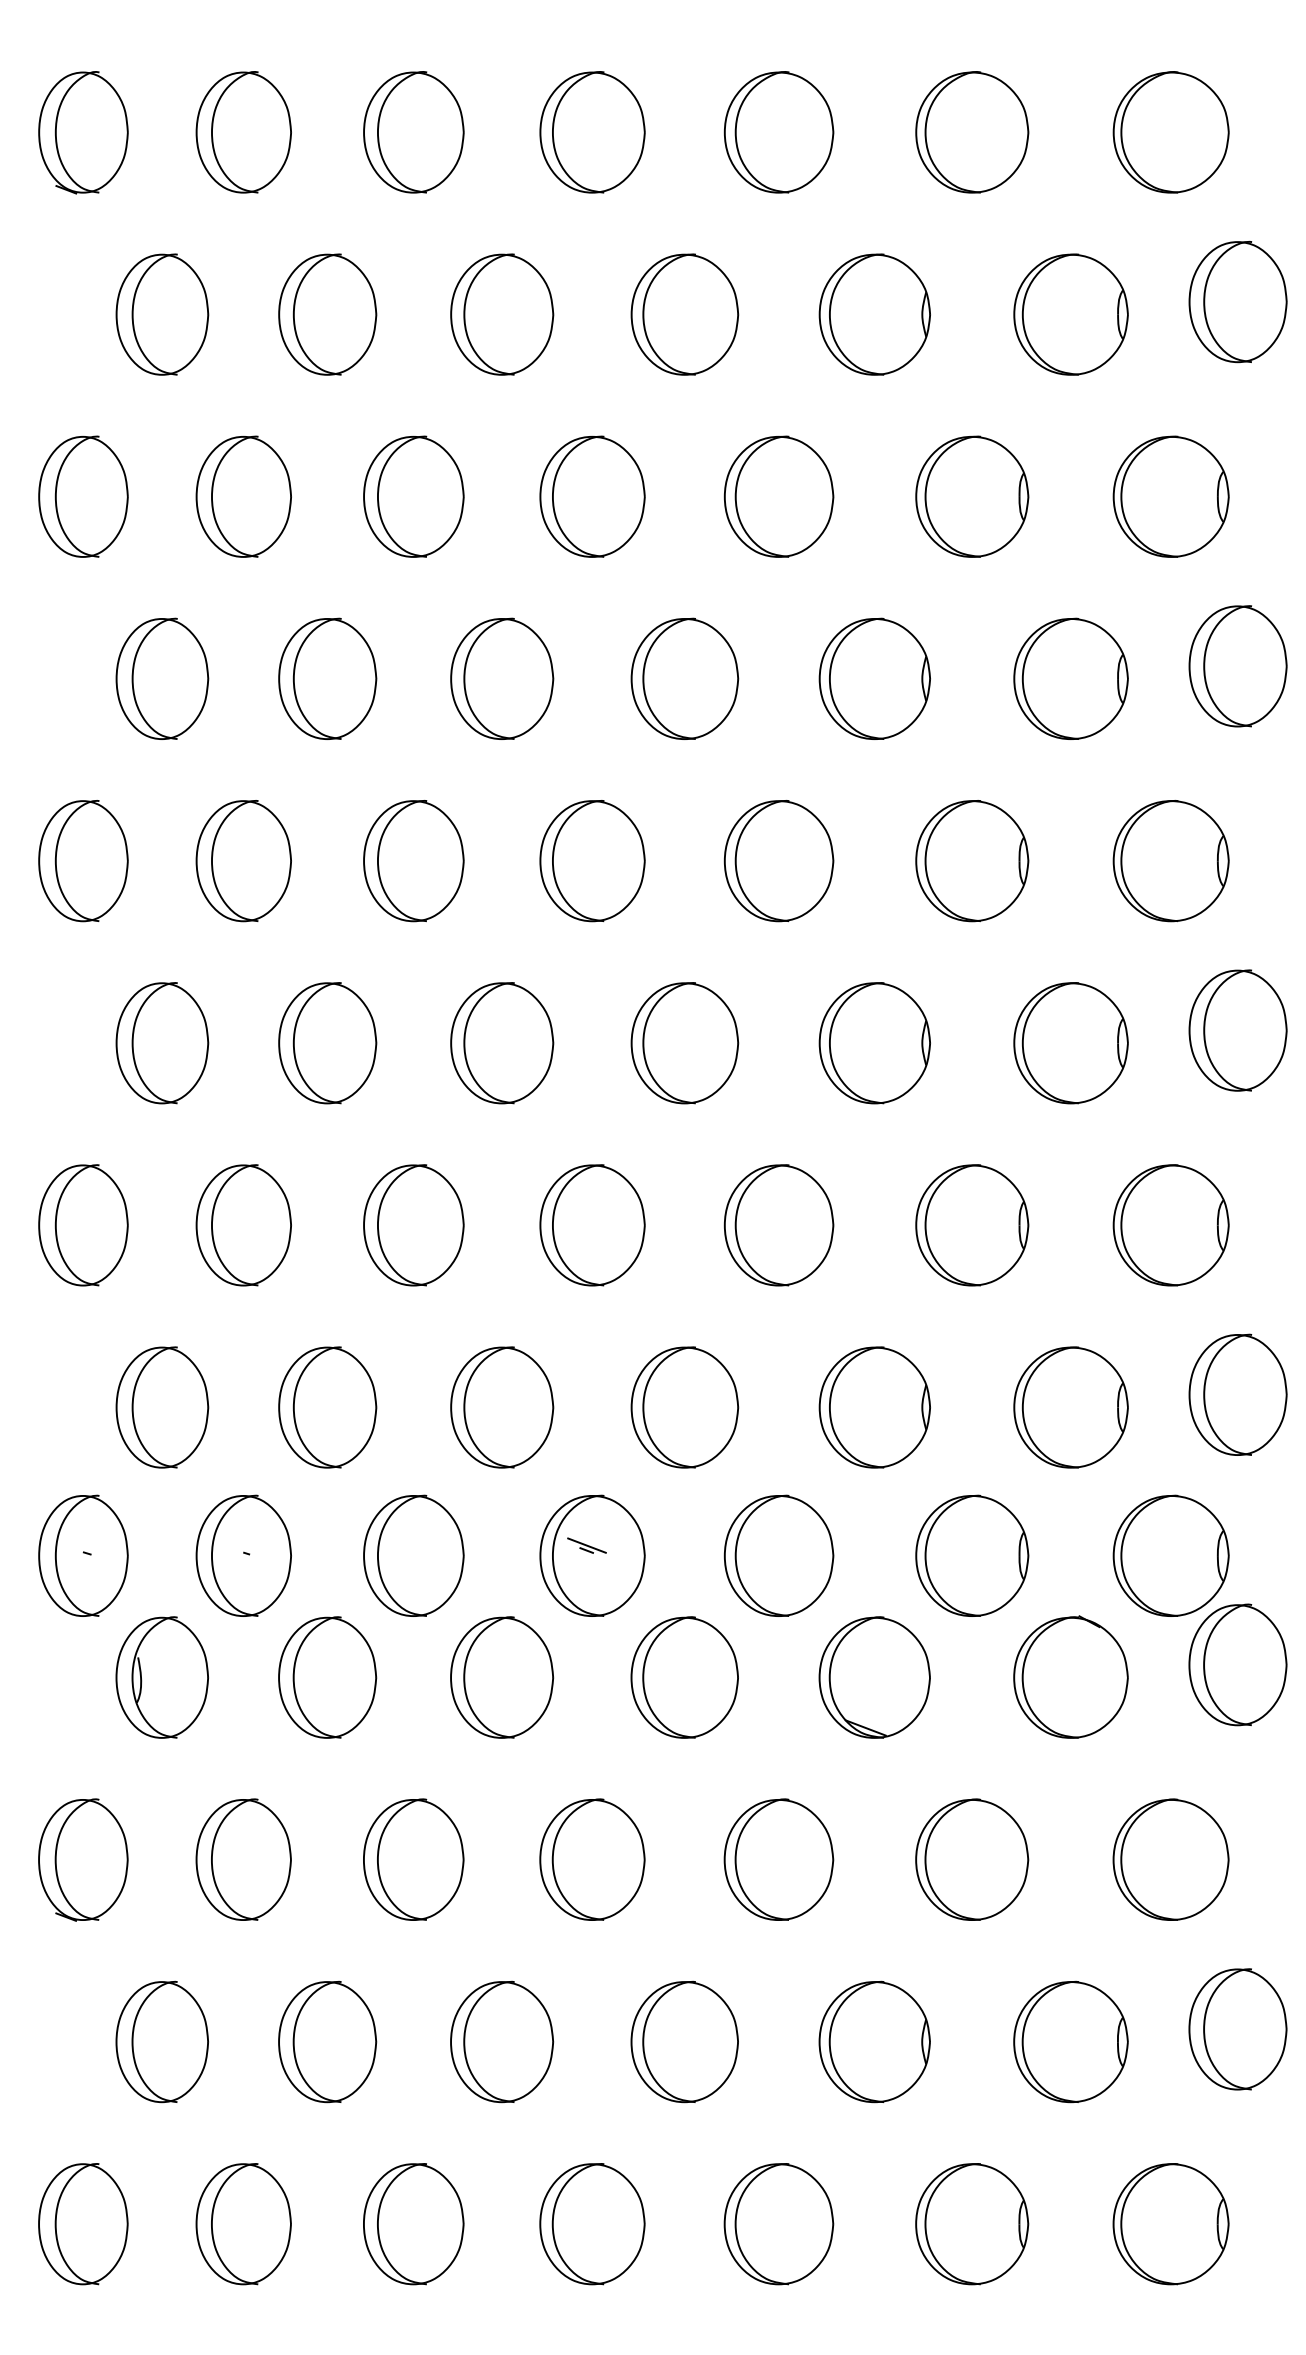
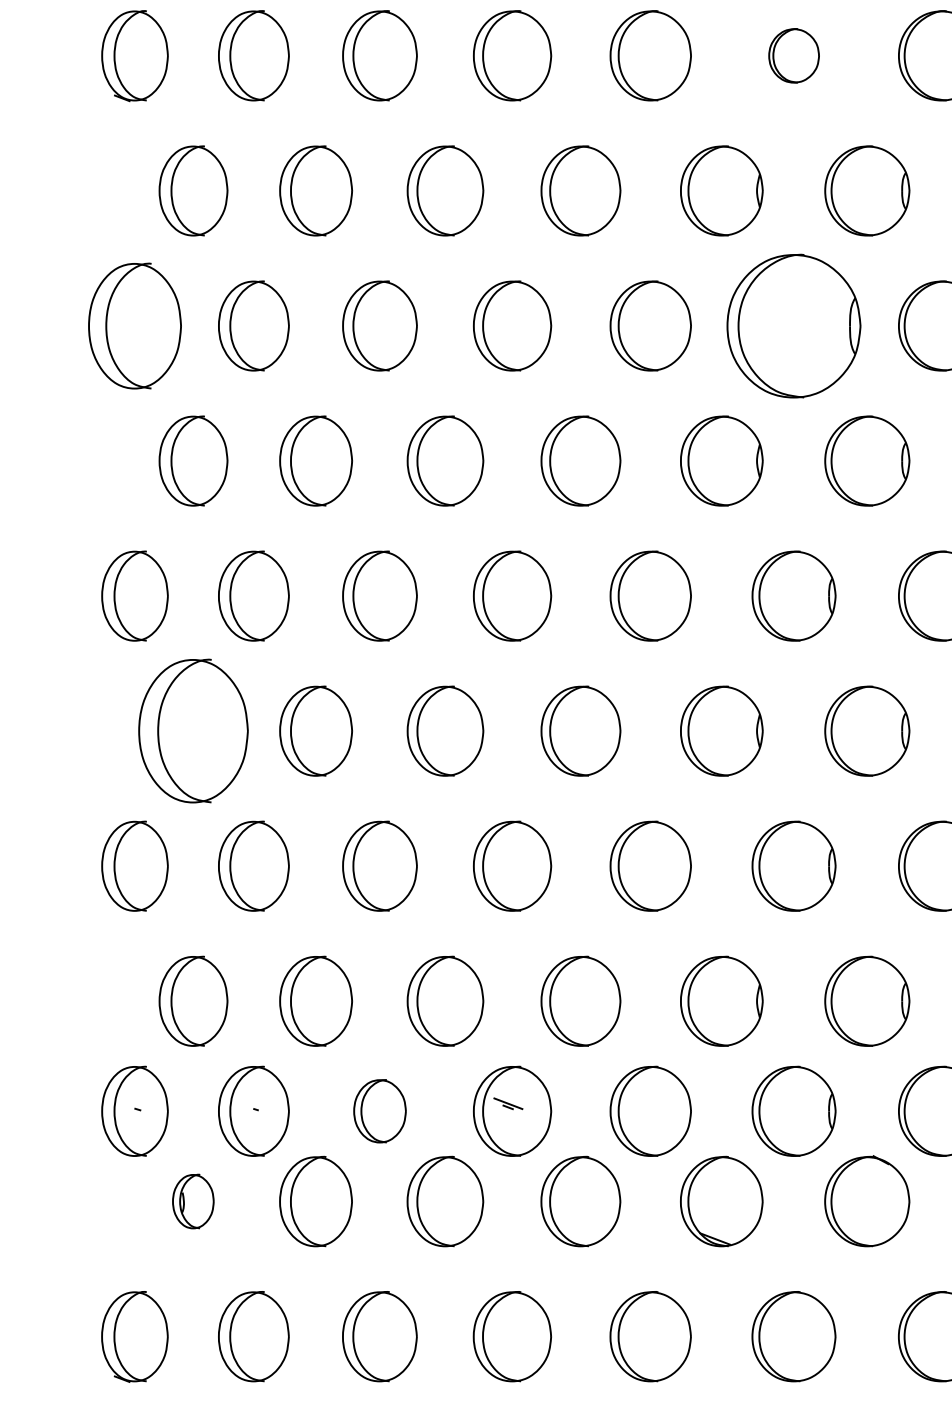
part: (972, 132) -> (794, 55), size x0.6
part: (83, 496) -> (135, 325), size x1.4
part: (972, 496) -> (794, 325), size x1.6
part: (162, 1043) -> (193, 731), size x1.6
part: (413, 1555) -> (379, 1111), size x0.7
part: (161, 1677) -> (192, 1201), size x0.6

